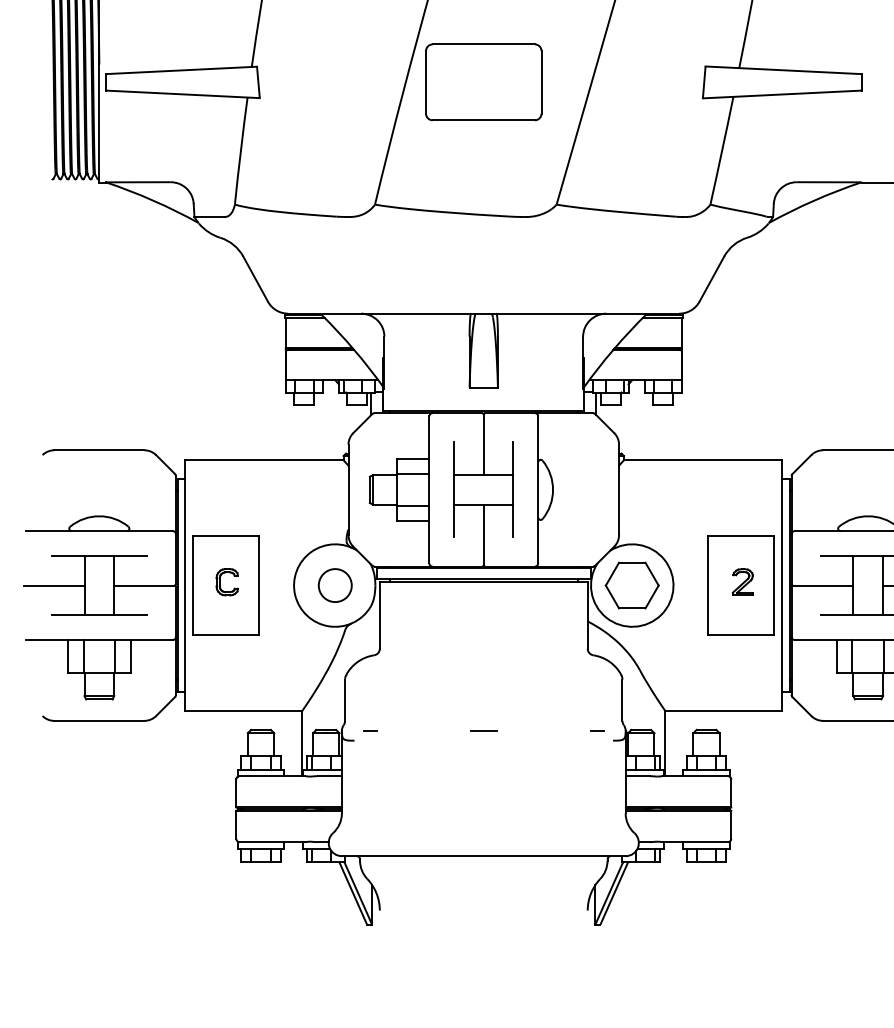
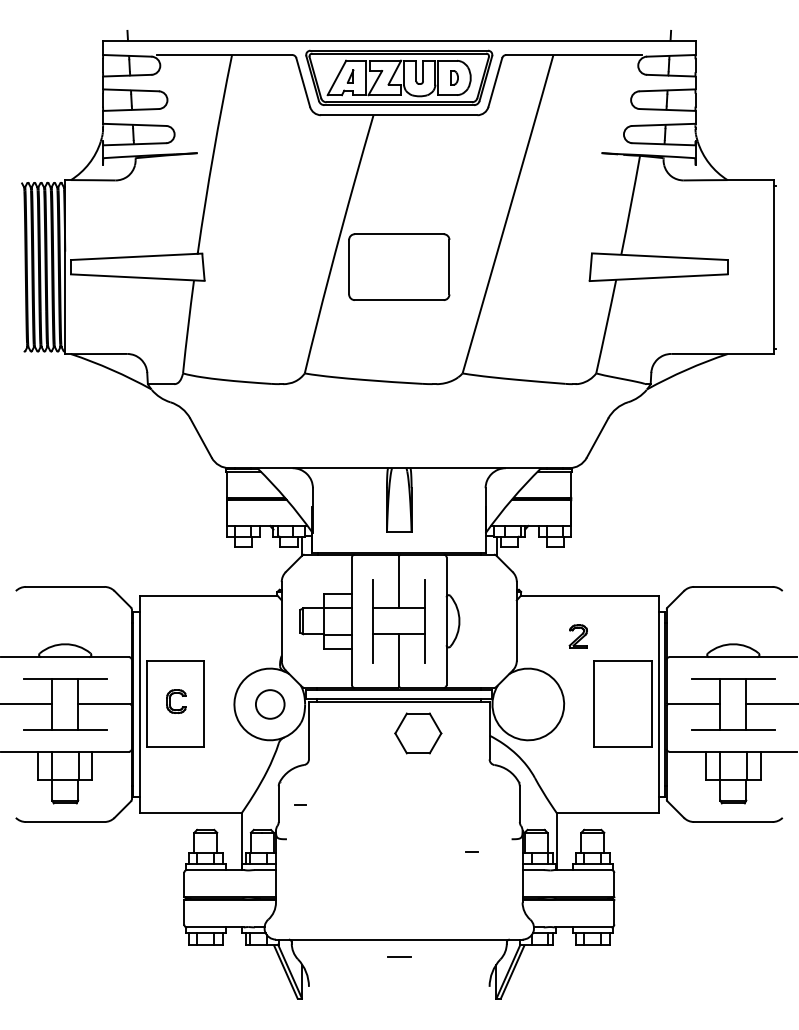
part: (741, 582) -> (577, 636), moved
part: (632, 585) -> (418, 733), moved
line: (370, 730) -> (300, 804), moved
line: (484, 730) -> (399, 956), moved
line: (596, 730) -> (471, 851), moved

